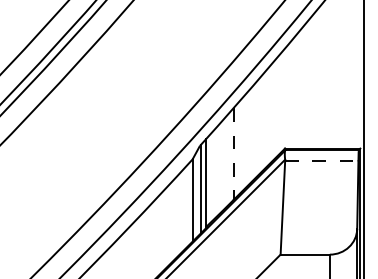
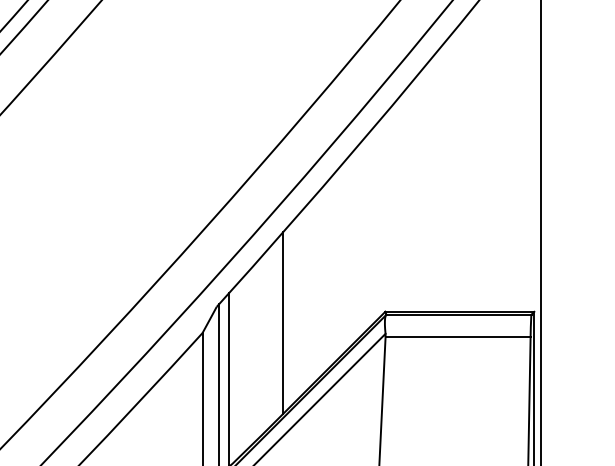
line: (233, 154) -> (283, 323), dashed -> solid
line: (321, 161) -> (457, 337), dashed -> solid

